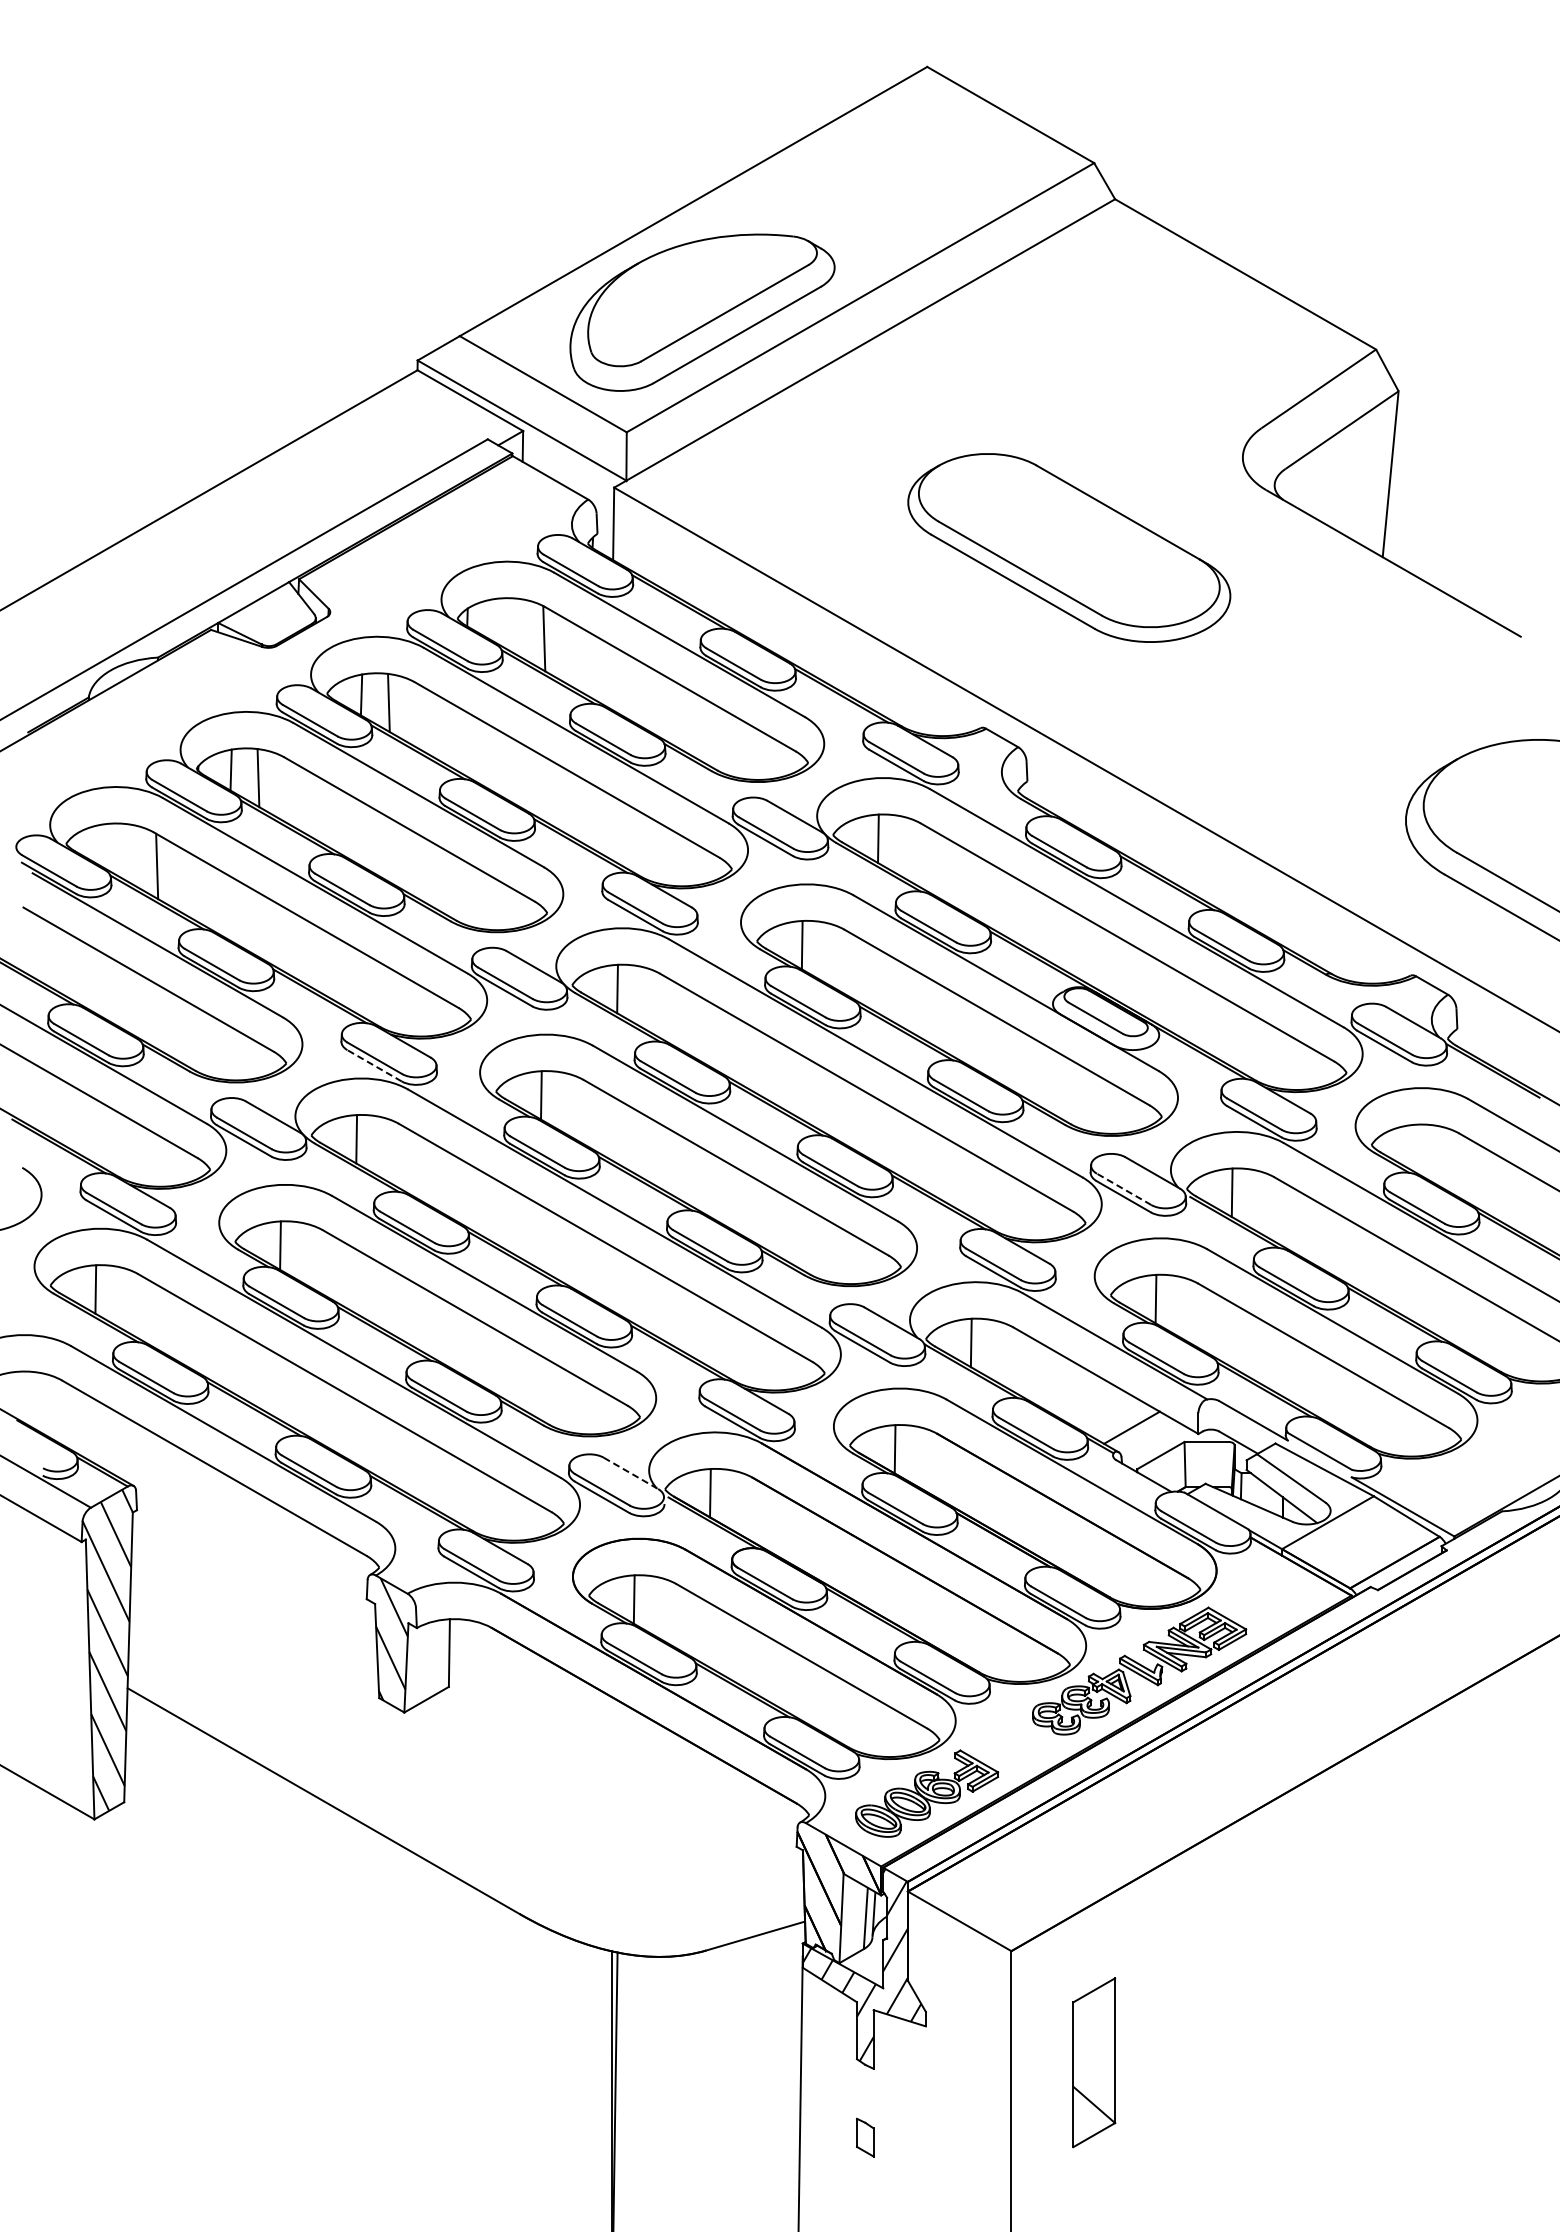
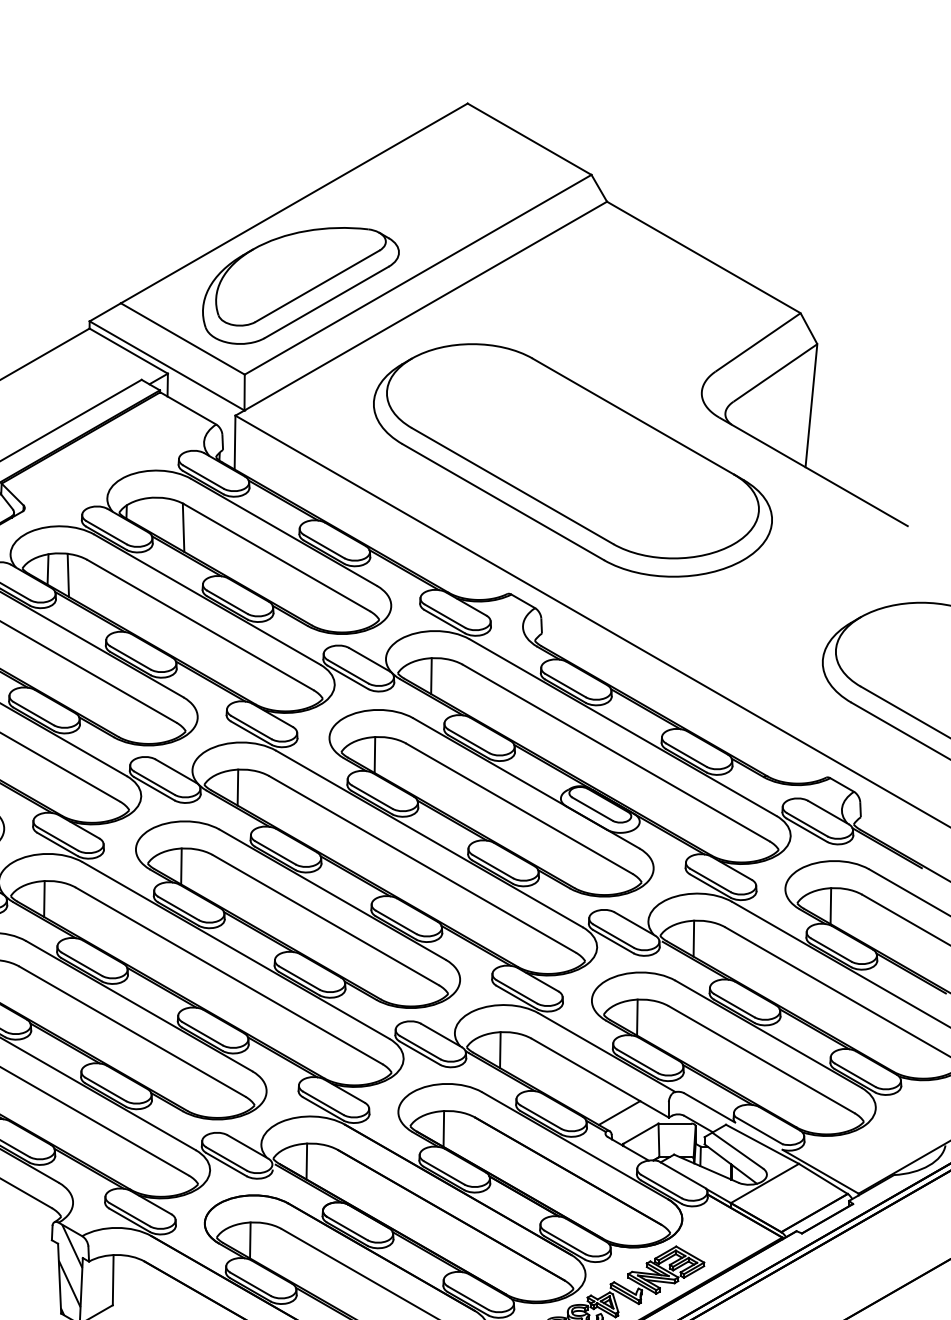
part: (1069, 547) -> (573, 460), size x1.67
line: (374, 1065) -> (57, 844), dashed -> solid
line: (1416, 1148) -> (830, 905), added
line: (1123, 1189) -> (613, 936), dashed -> solid
line: (631, 1473) -> (248, 1146), dashed -> solid

